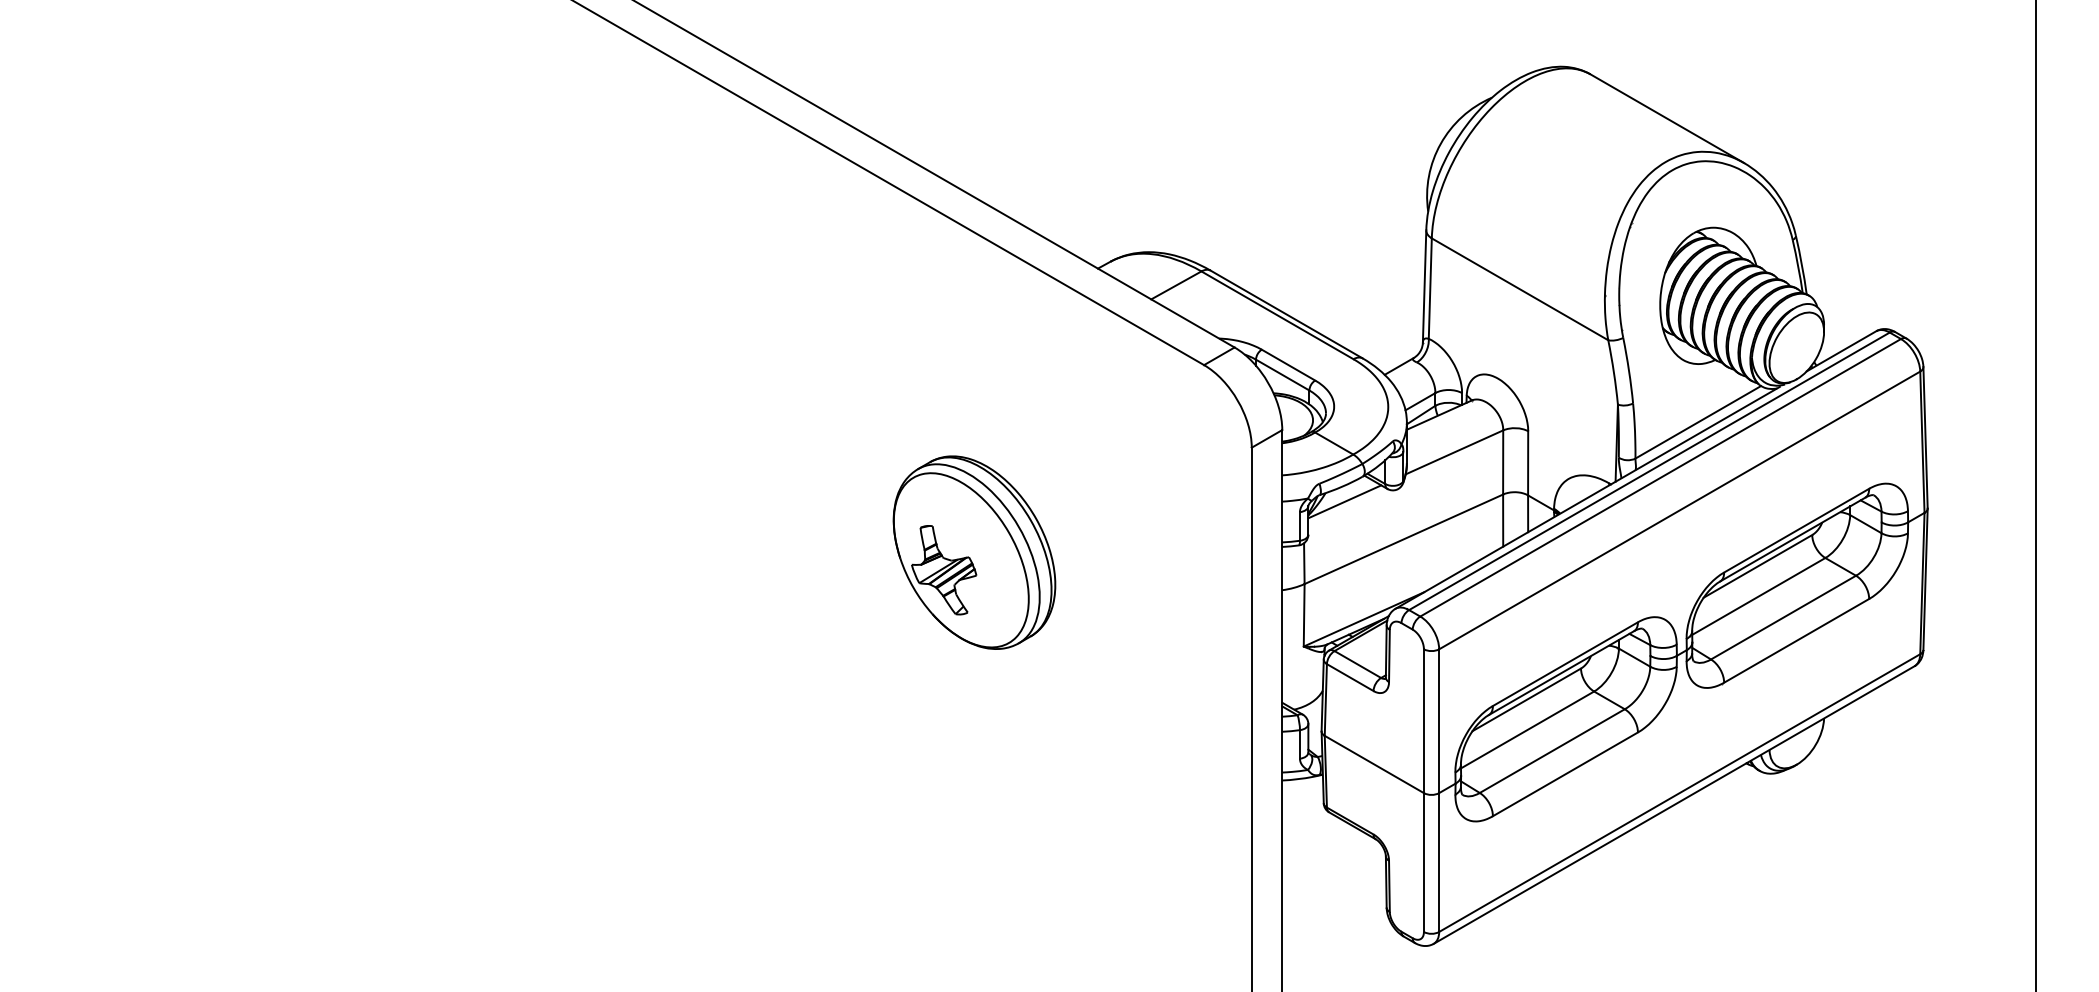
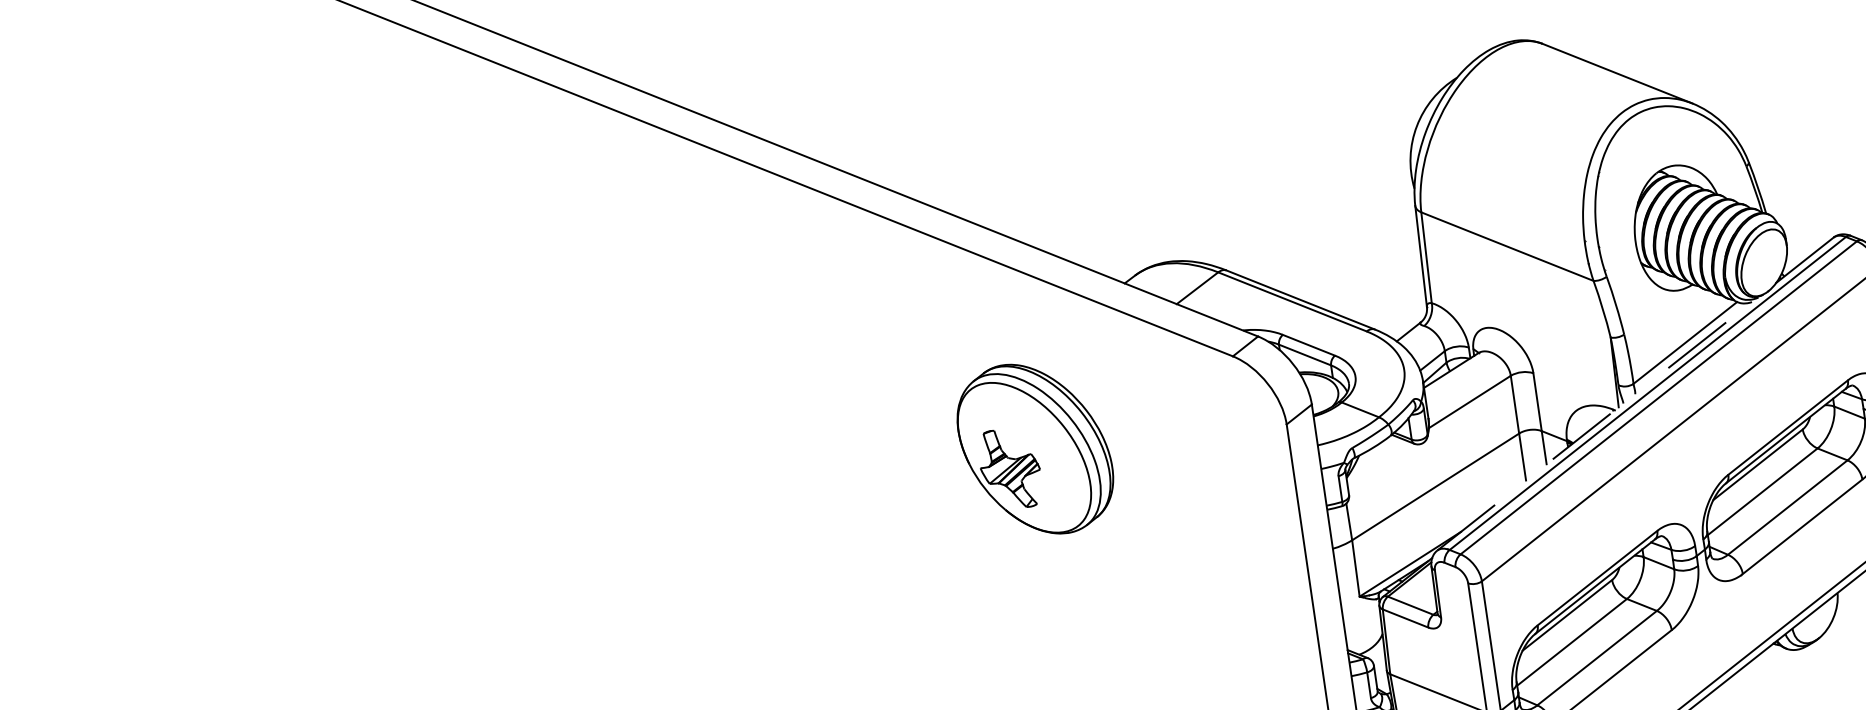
line: (1587, 497) -> (1595, 425), solid -> dashed
line: (1344, 501) -> (1377, 460), removed
part: (974, 552) -> (1035, 448), moved

